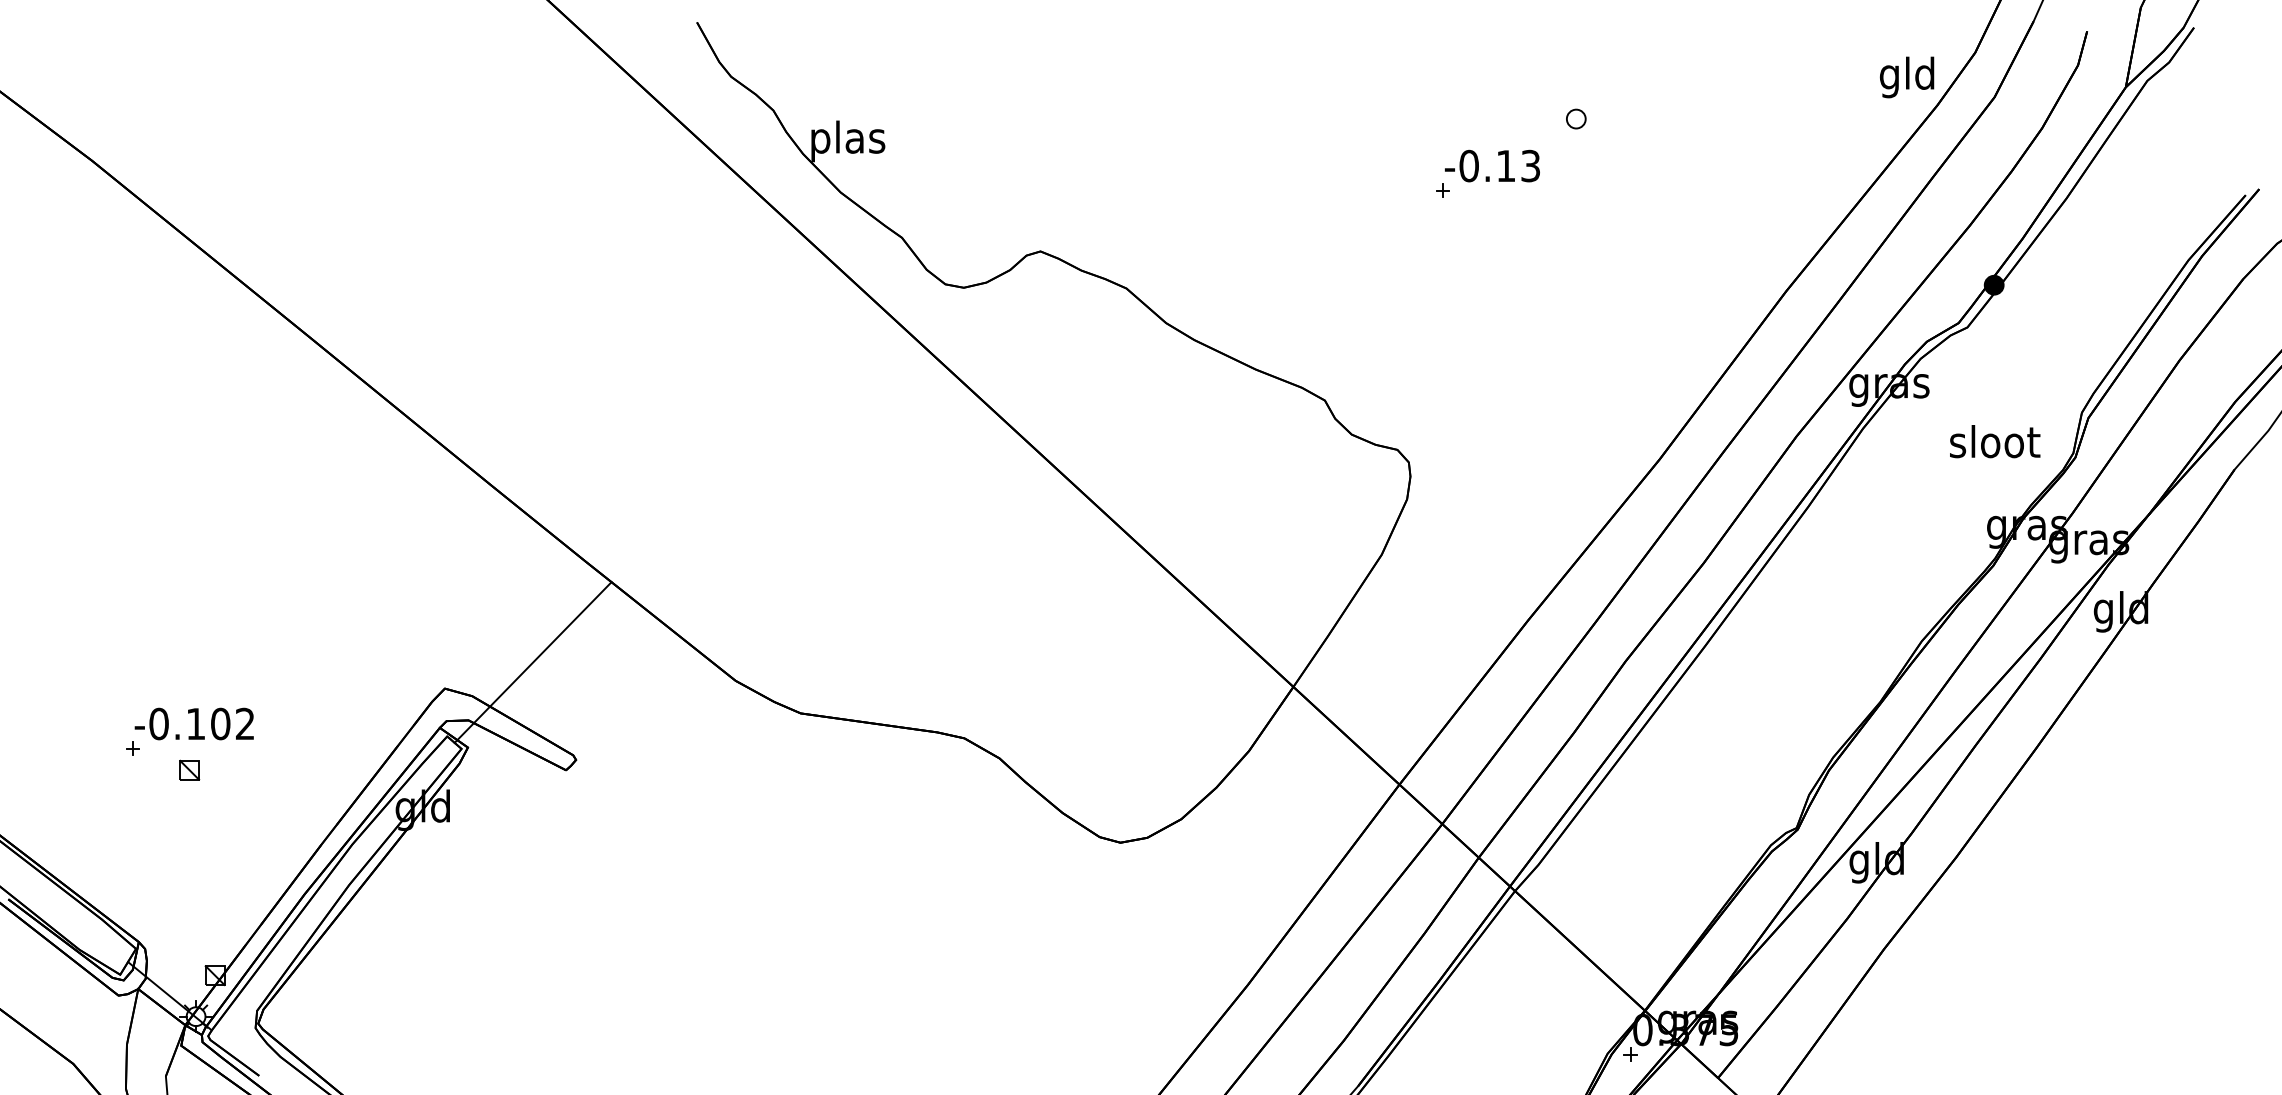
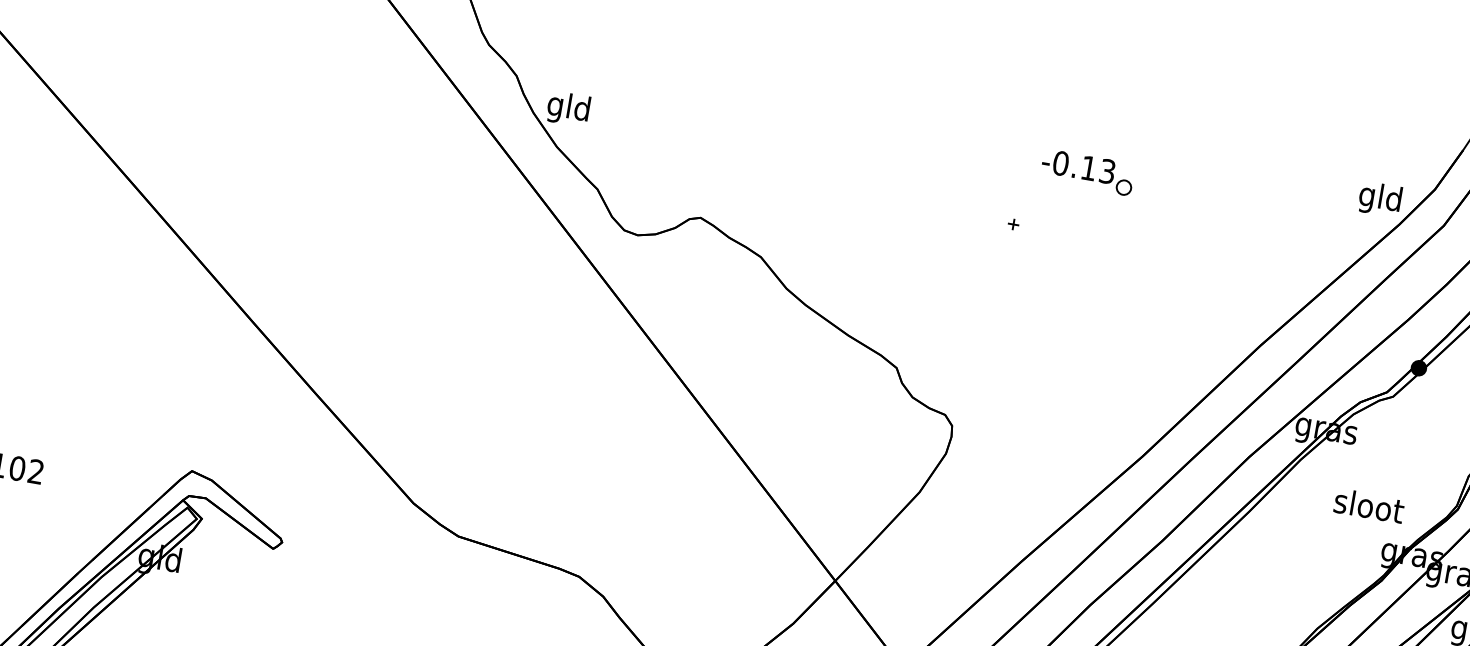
text: (848, 141) -> (569, 109), plas -> gld
text: (1492, 165) -> (1078, 166), moved
text: (1995, 441) -> (1369, 505), moved
line: (532, 662) -> (261, 462), removed

